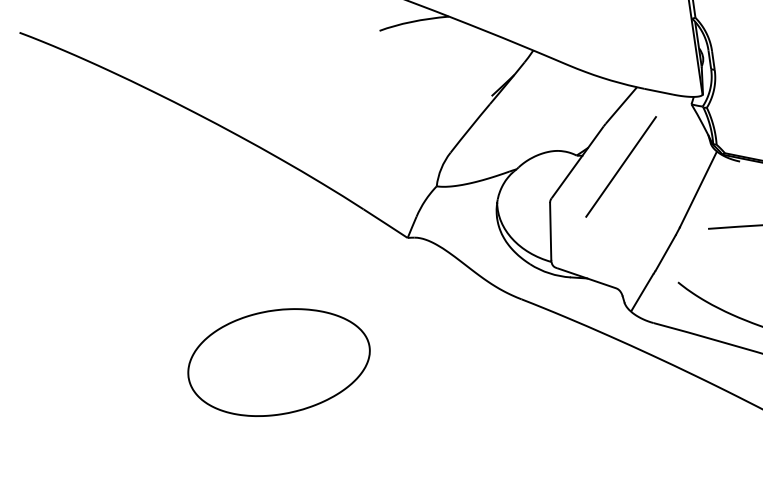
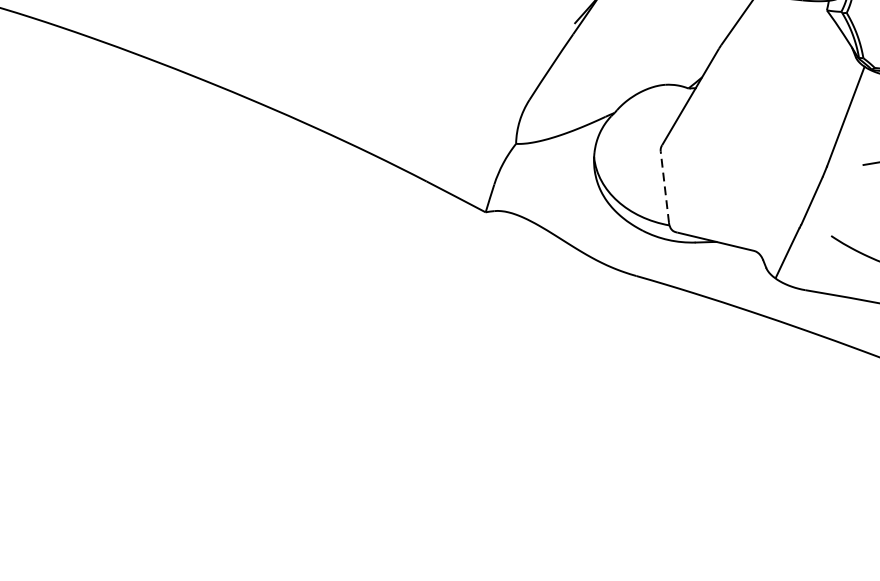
line: (621, 166) -> (746, 96), removed
line: (550, 230) -> (664, 185), solid -> dashed
part: (278, 362) -> (337, 384), removed

